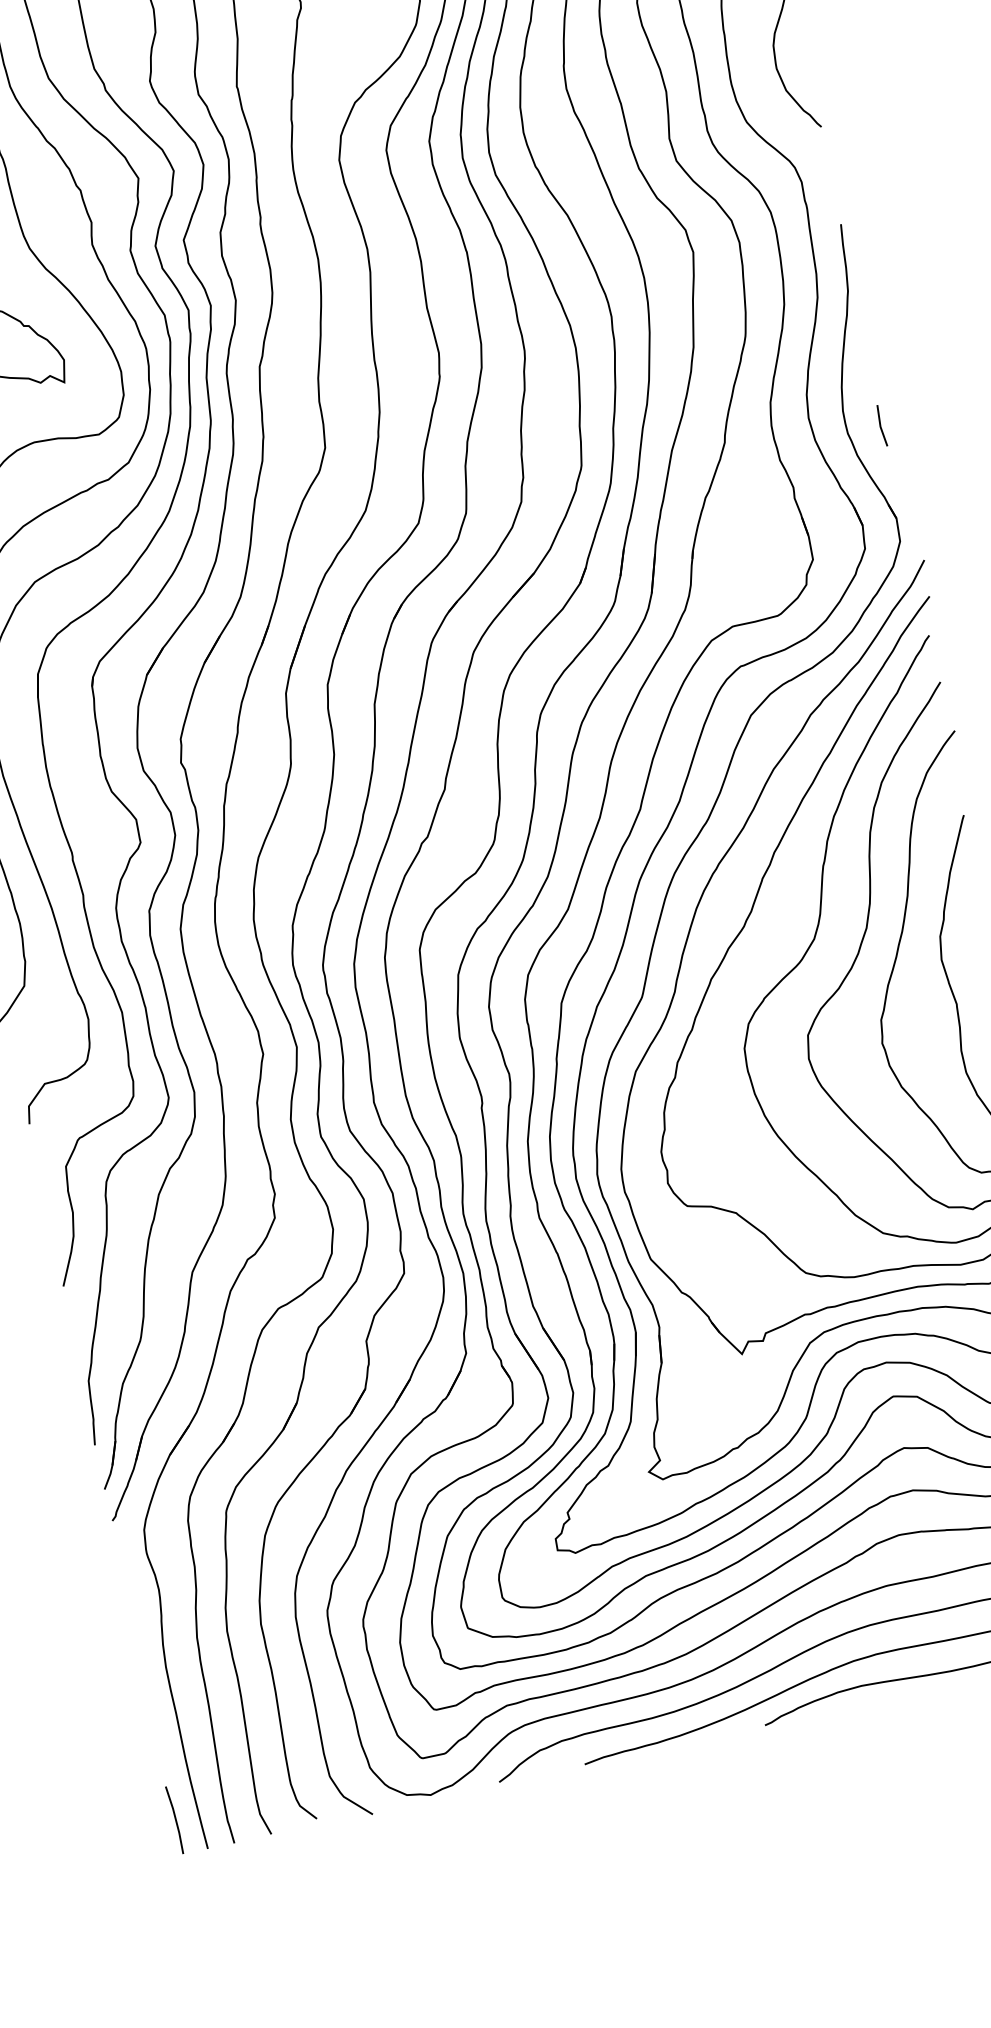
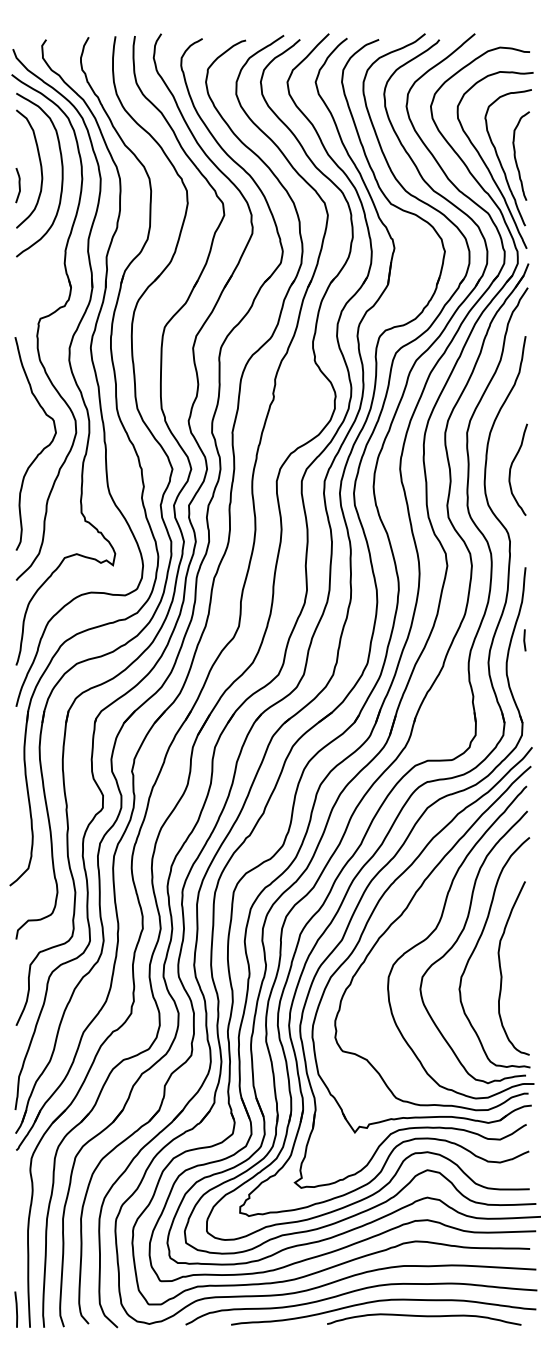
line: (880, 426) -> (524, 640), moved

